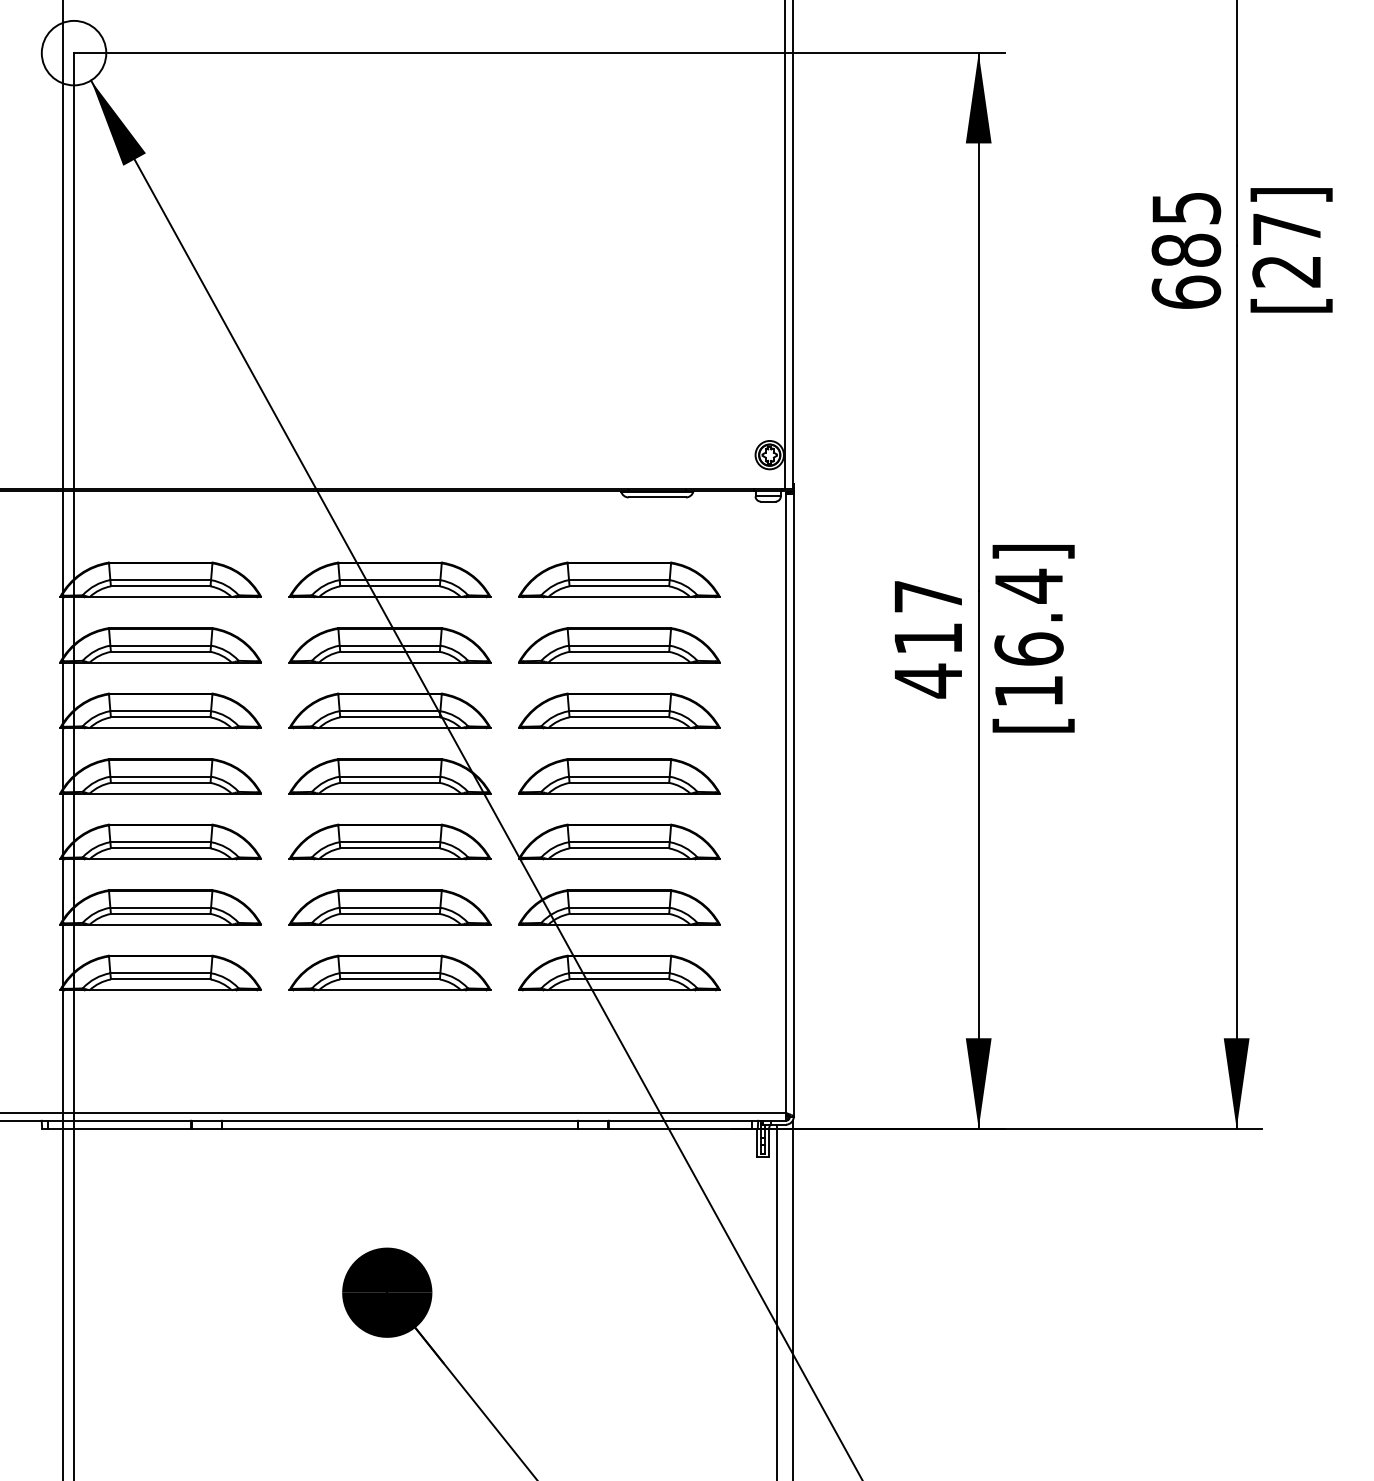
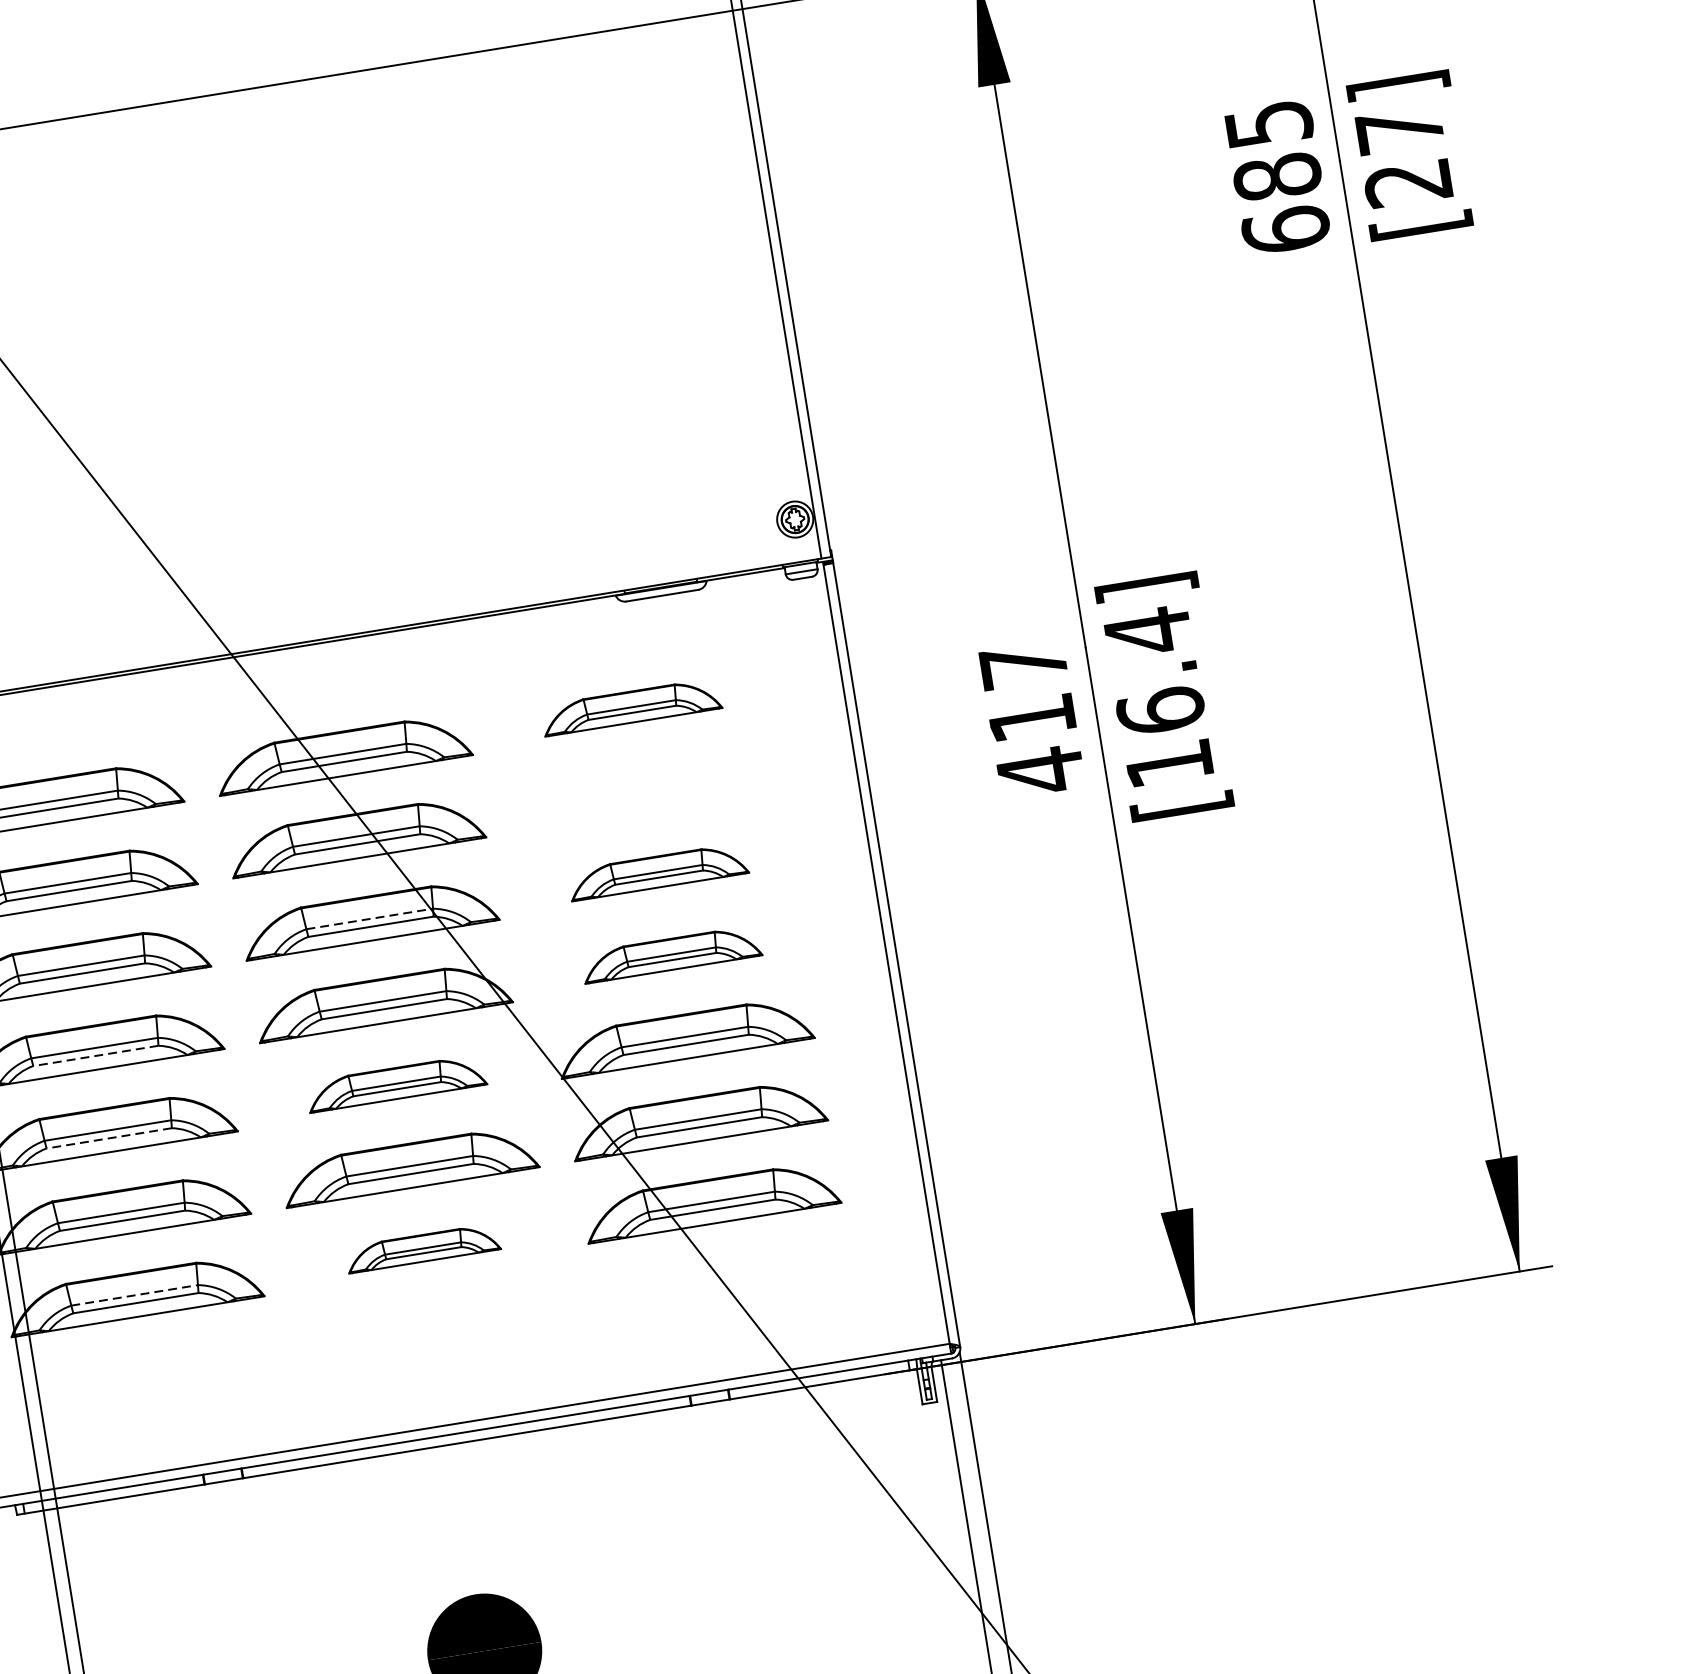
part: (619, 579) -> (631, 706), size x0.7
part: (619, 645) -> (644, 789), removed
part: (619, 710) -> (658, 871), size x0.7
line: (390, 711) -> (370, 919), solid -> dashed
part: (619, 776) -> (671, 954), size x0.7
line: (160, 782) -> (95, 1055), solid -> dashed
part: (389, 841) -> (395, 1083), size x0.7
line: (160, 848) -> (108, 1138), solid -> dashed
part: (389, 972) -> (422, 1247), size x0.6
line: (161, 973) -> (135, 1295), solid -> dashed

